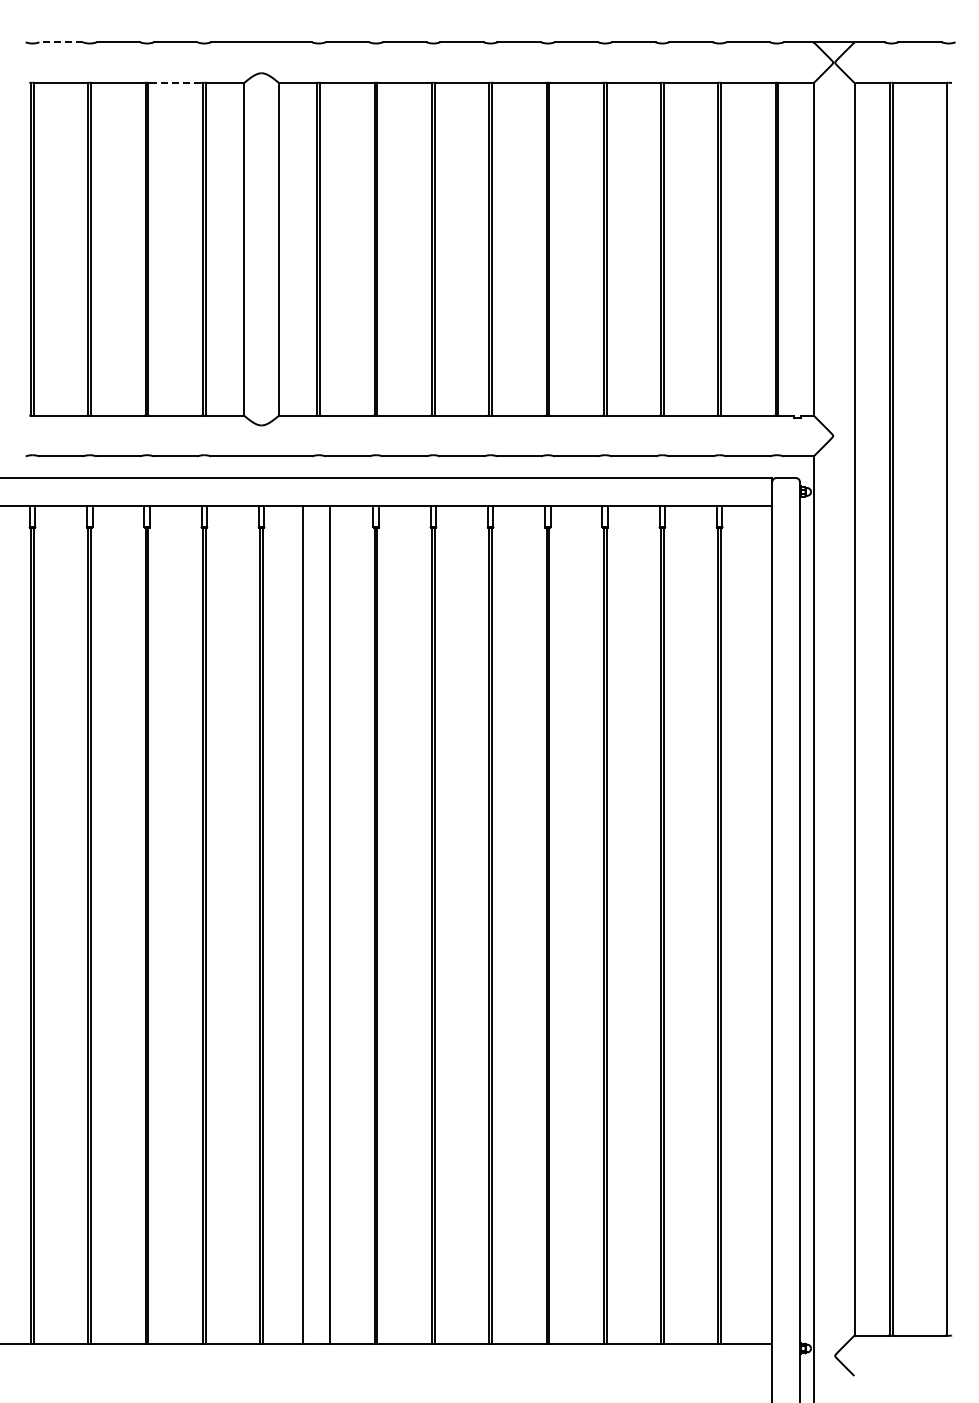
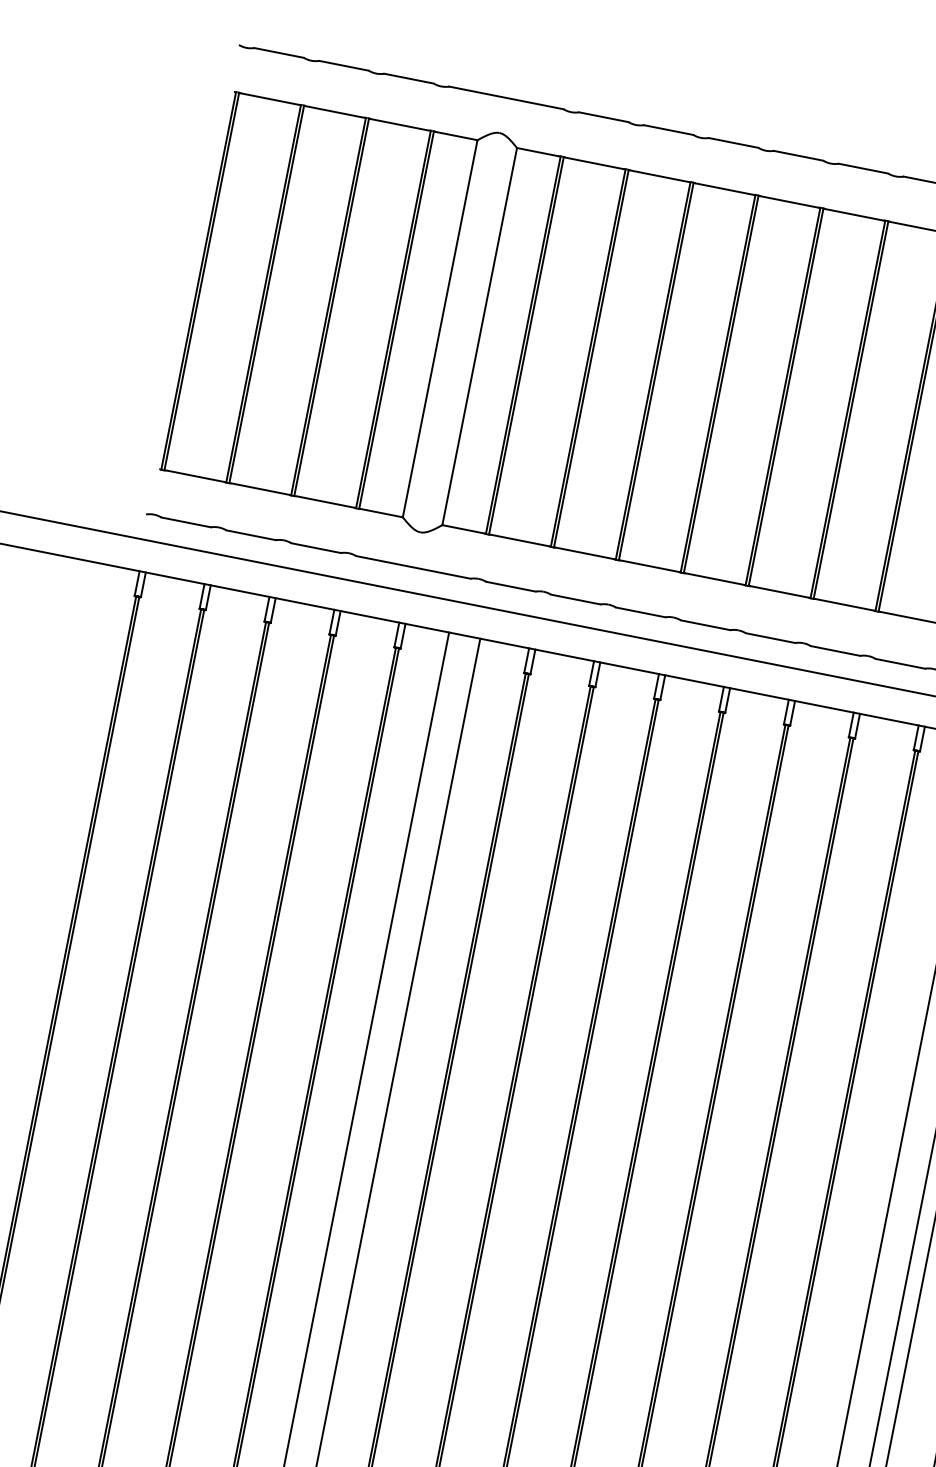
line: (61, 42) -> (279, 53), dashed -> solid
line: (176, 83) -> (400, 125), dashed -> solid

